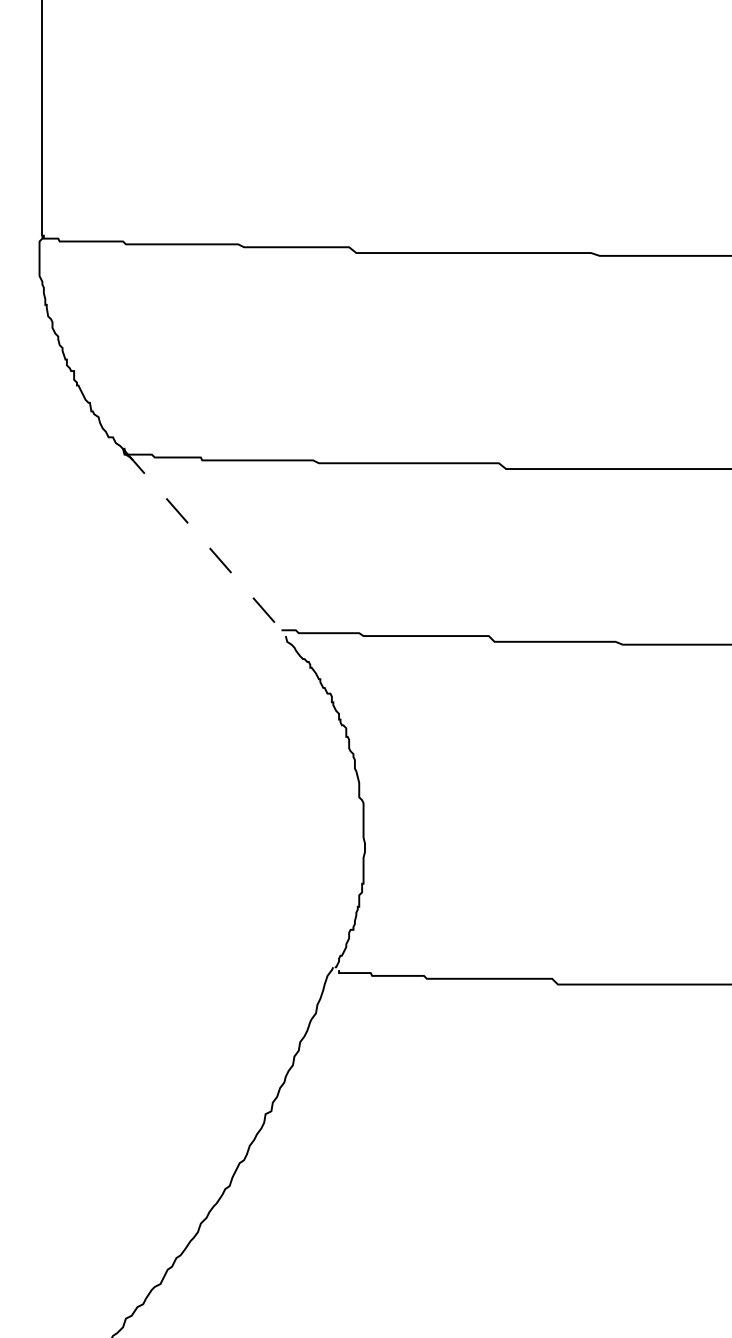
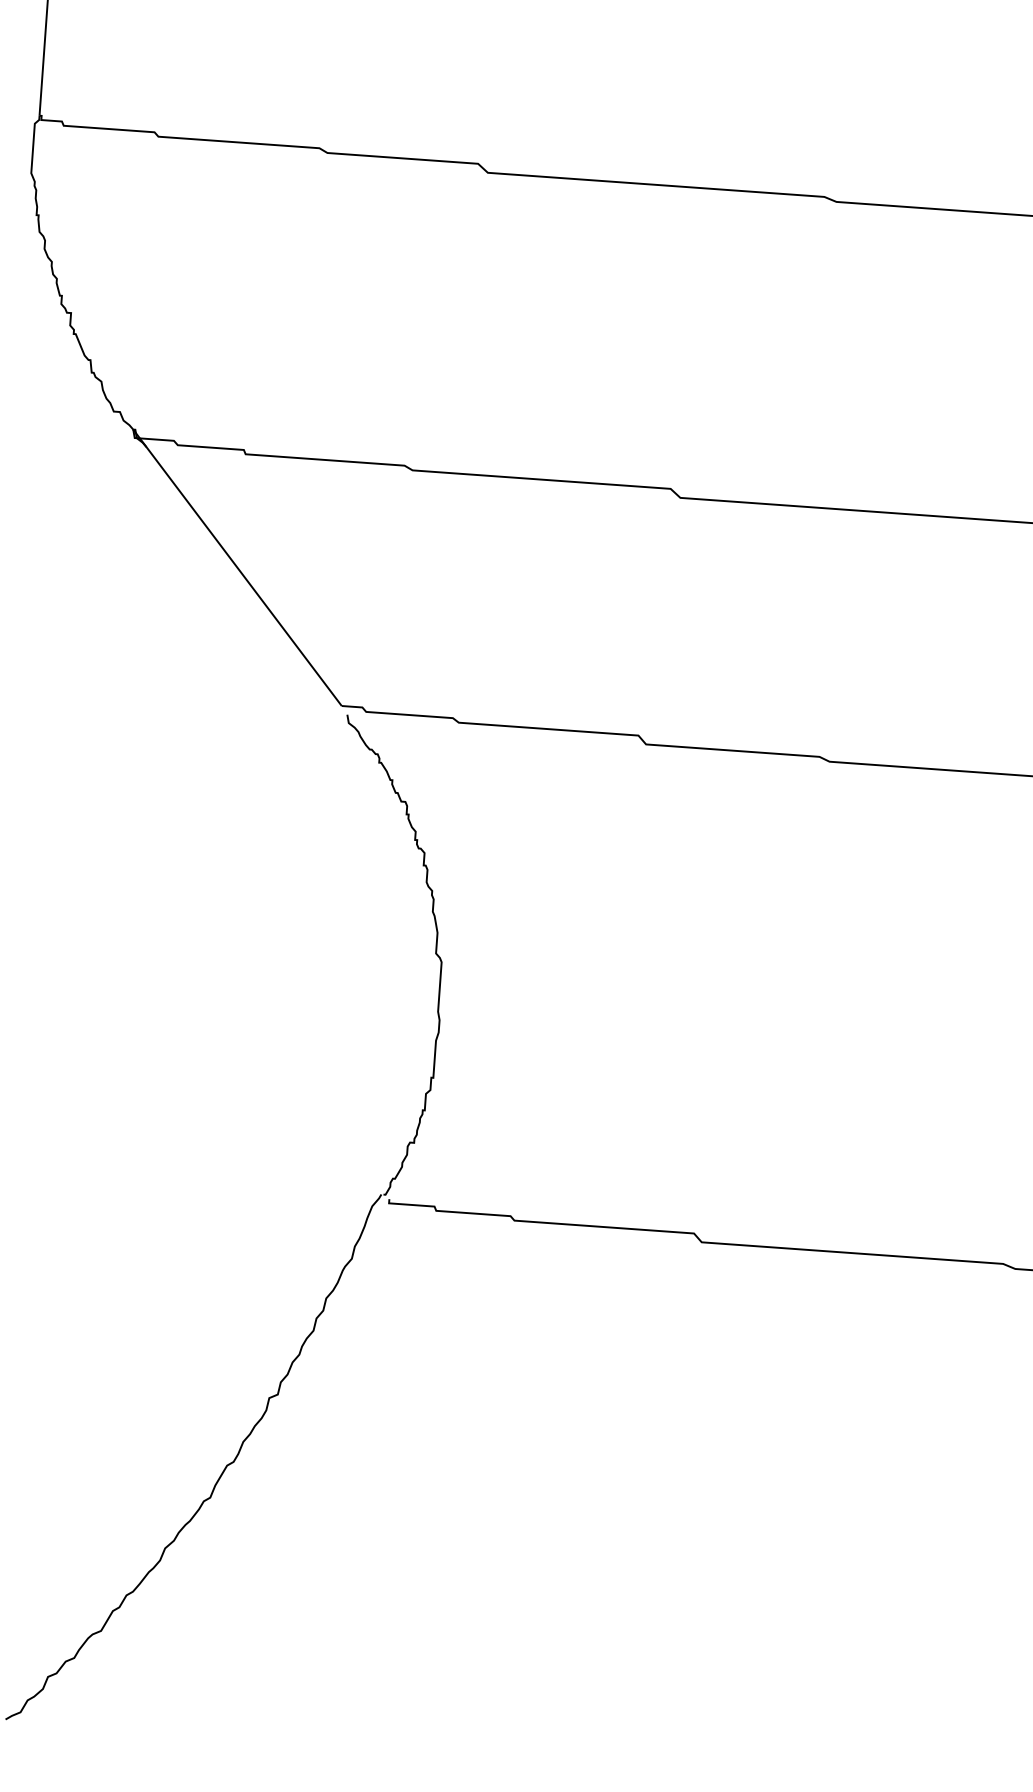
line: (202, 539) -> (237, 567), dashed -> solid

